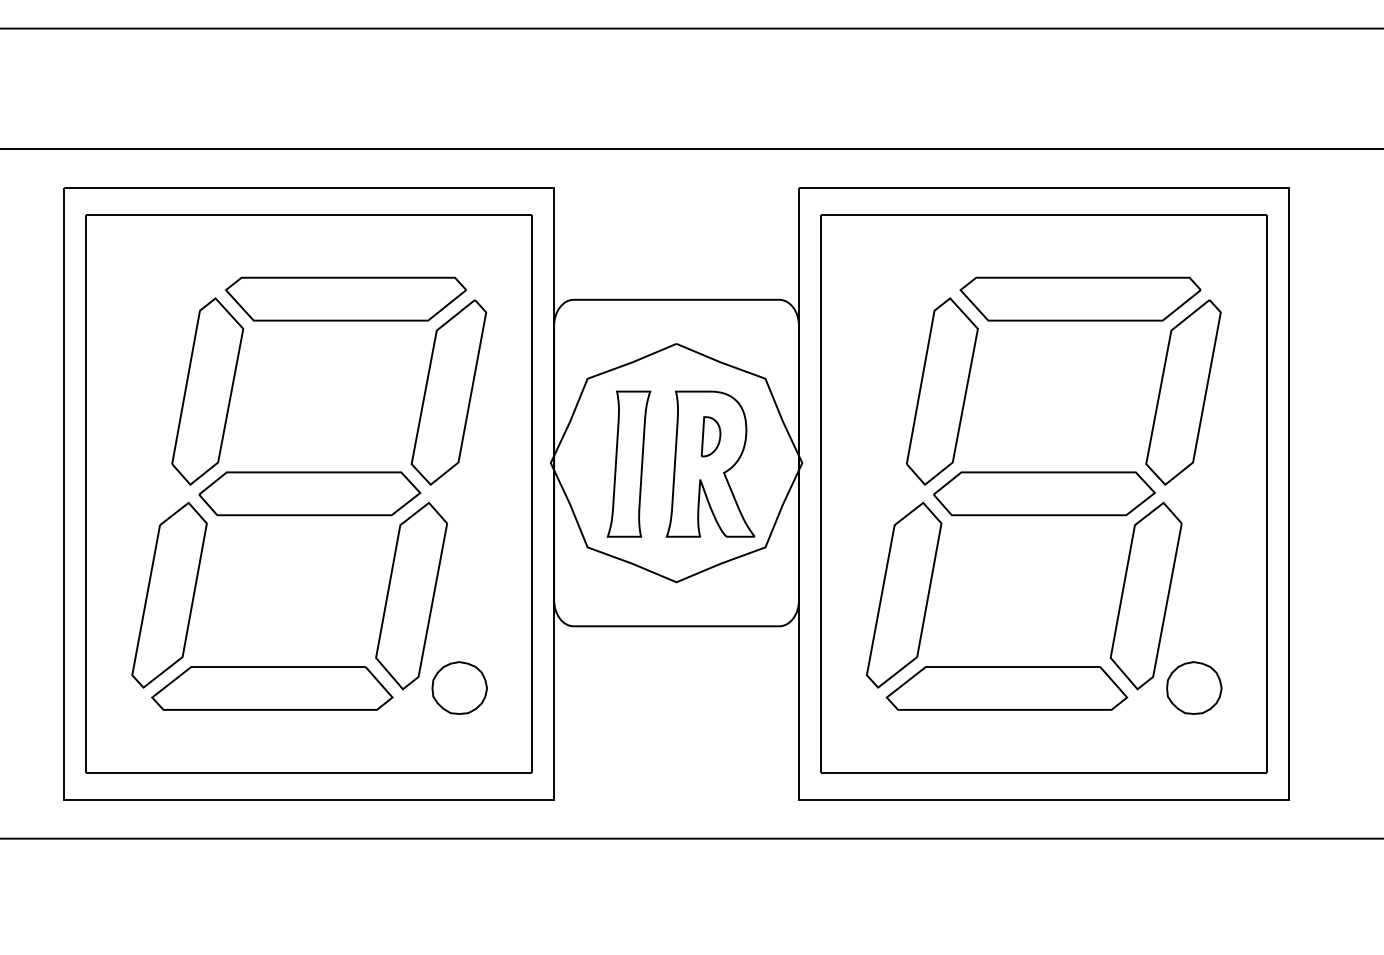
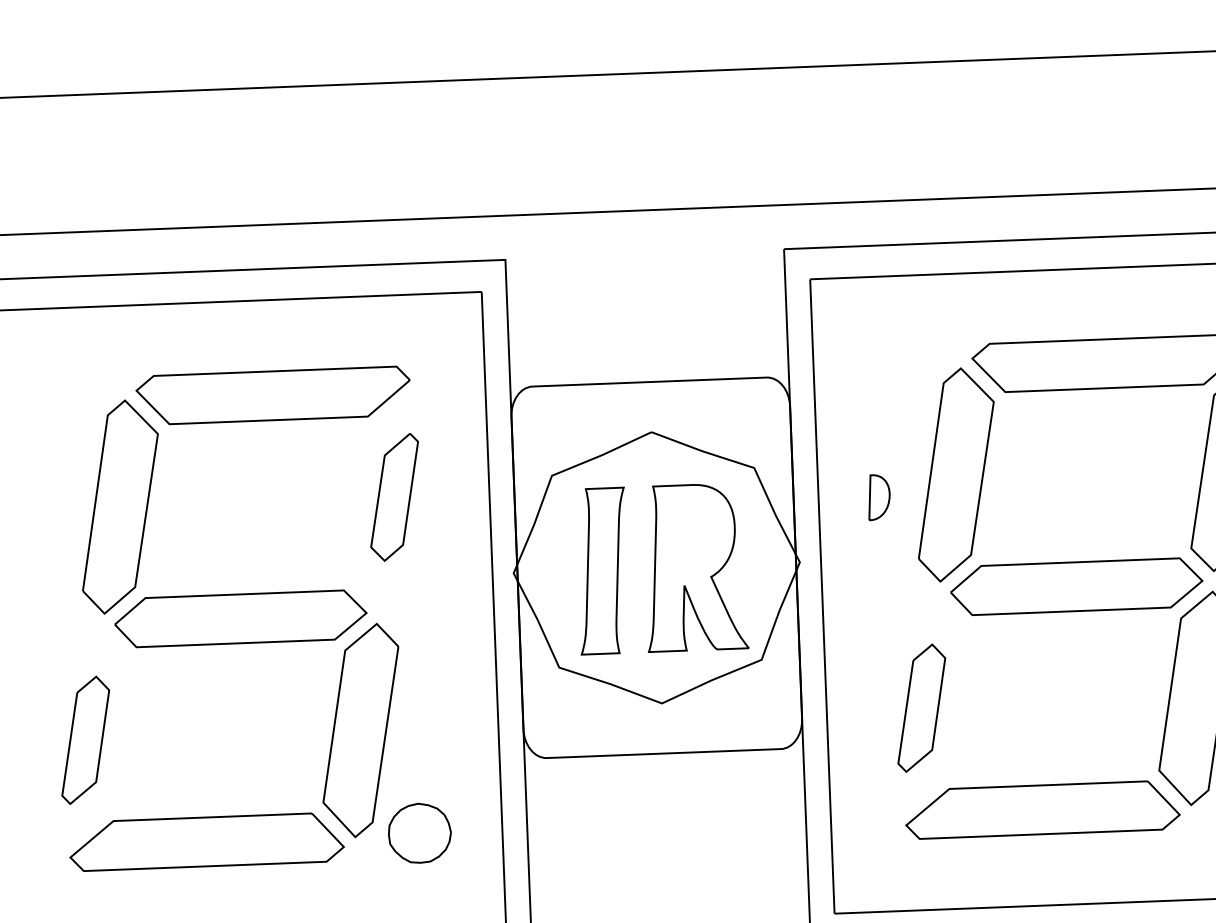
part: (448, 392) -> (394, 497), size x0.6
part: (710, 436) -> (878, 497), moved
part: (169, 594) -> (85, 739), size x0.6
part: (904, 594) -> (921, 707), size x0.6

